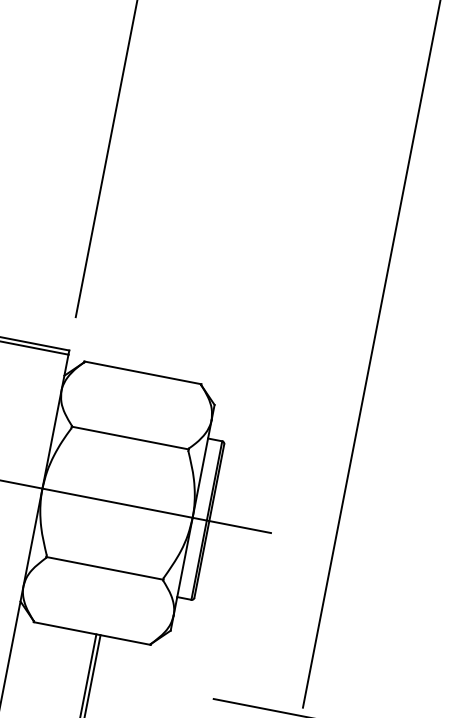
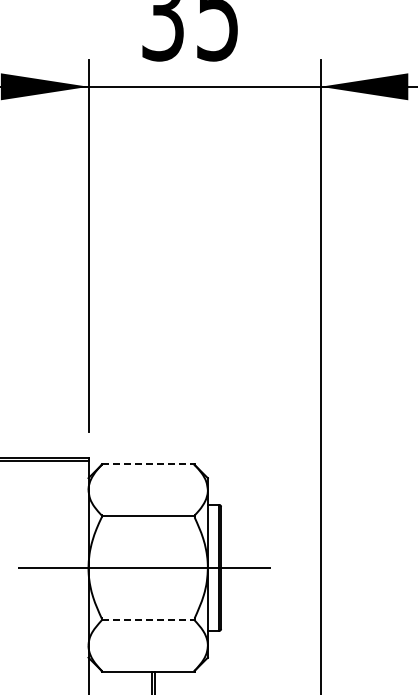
line: (143, 373) -> (148, 464), solid -> dashed
line: (105, 568) -> (148, 619), solid -> dashed

